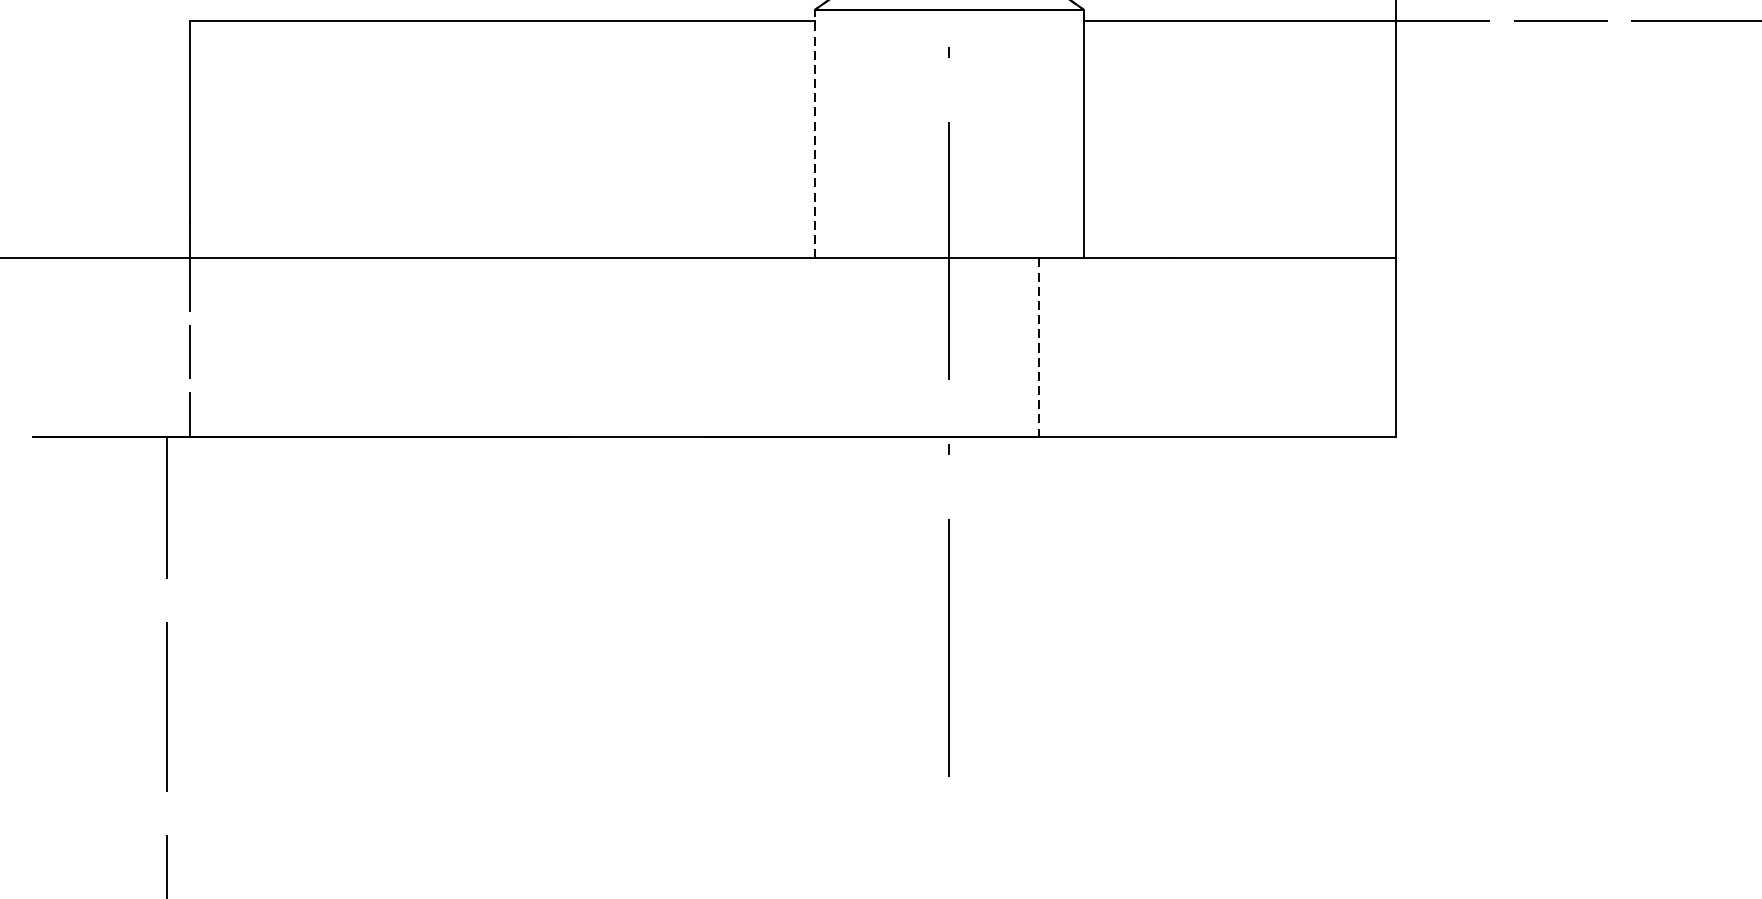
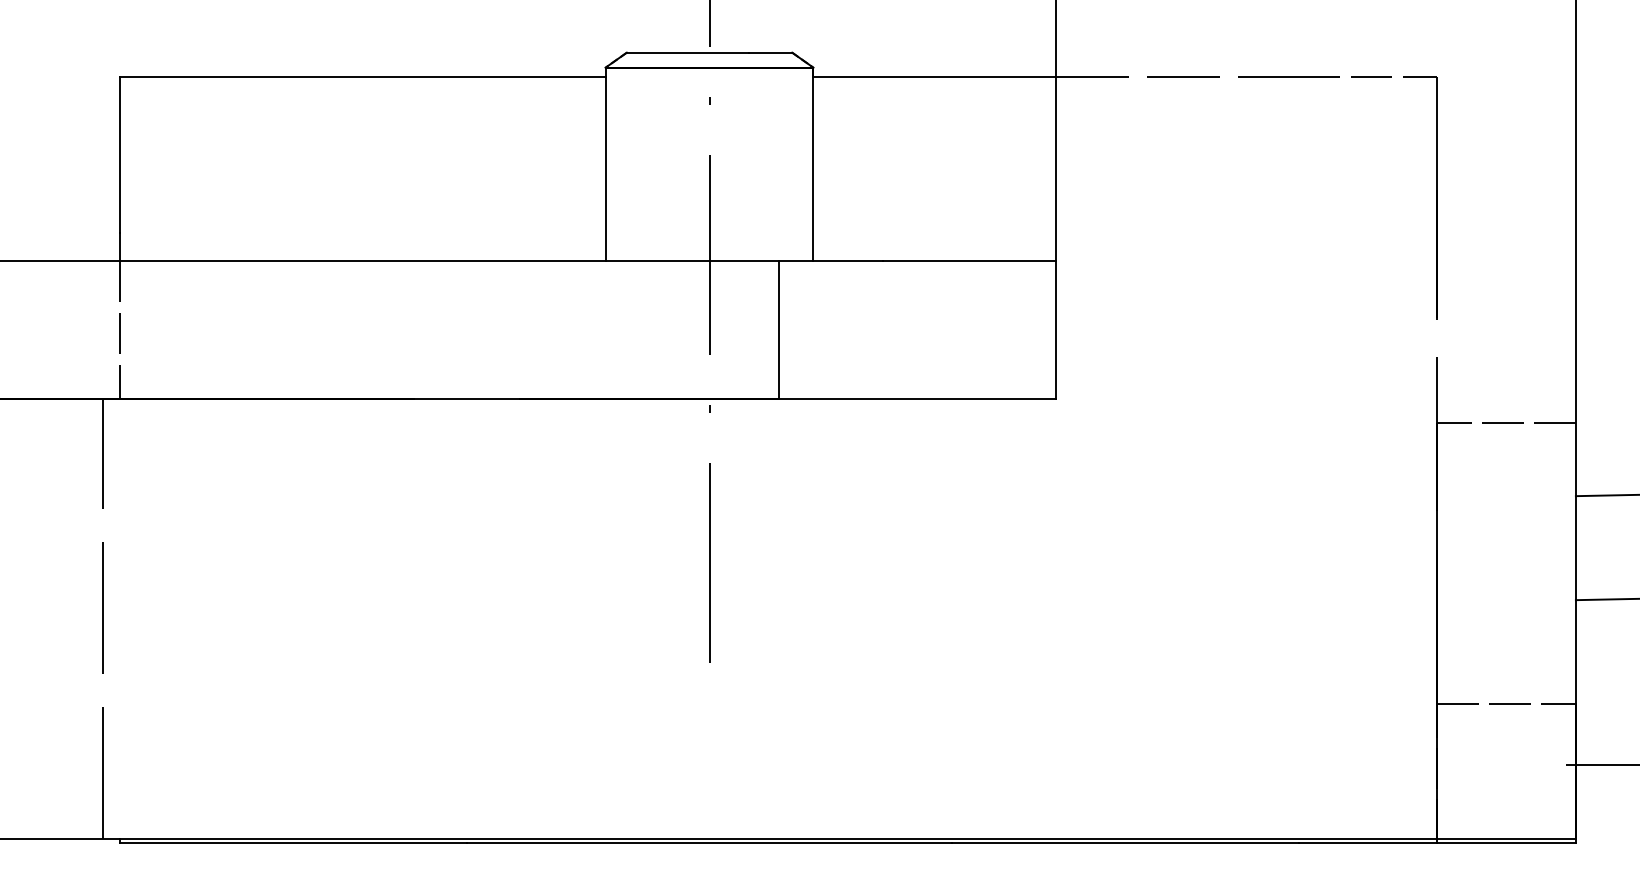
line: (815, 133) -> (605, 163), dashed -> solid
line: (1038, 348) -> (778, 330), dashed -> solid

